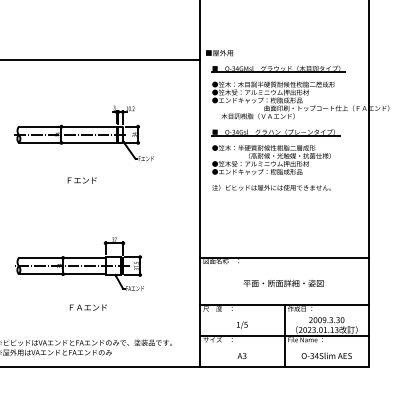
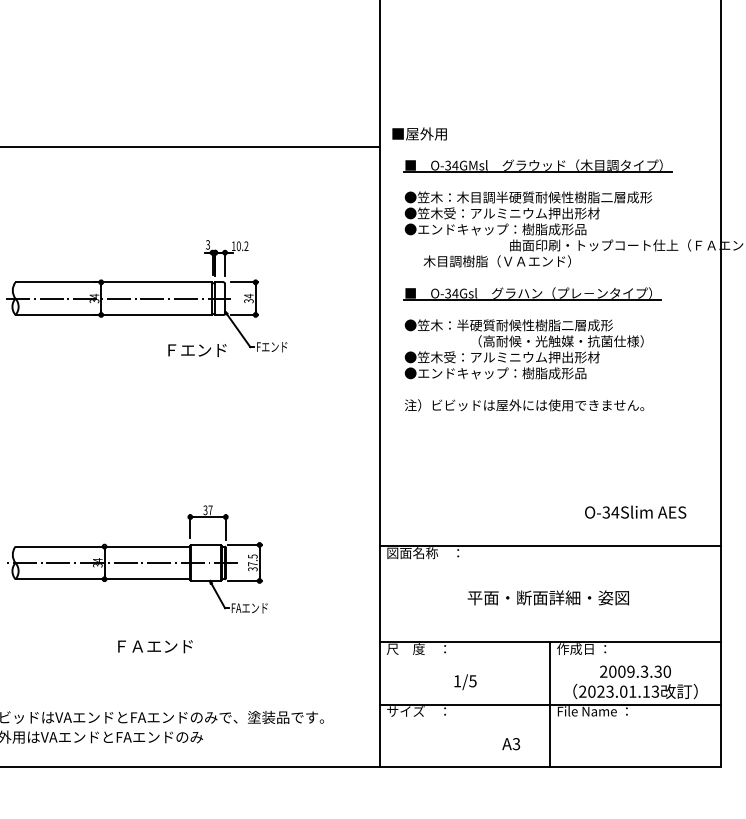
text: (81, 180) -> (195, 350), moved
text: (241, 355) -> (510, 743), moved
text: (326, 355) -> (634, 511), moved

